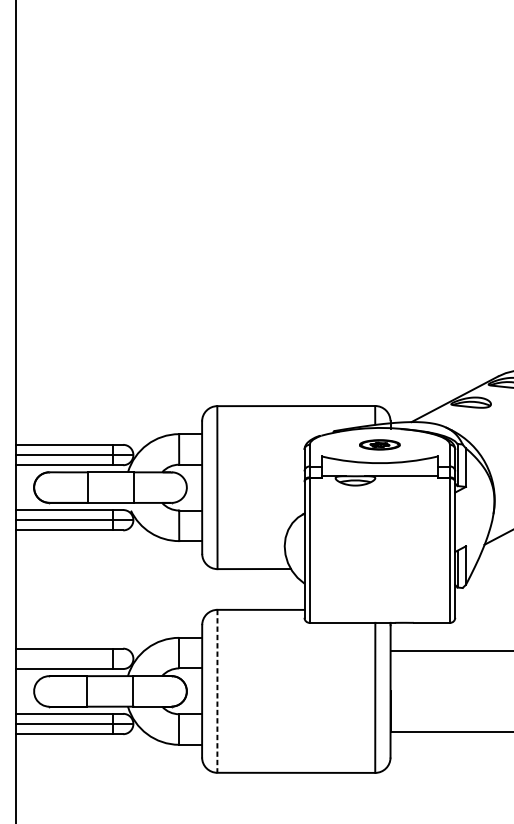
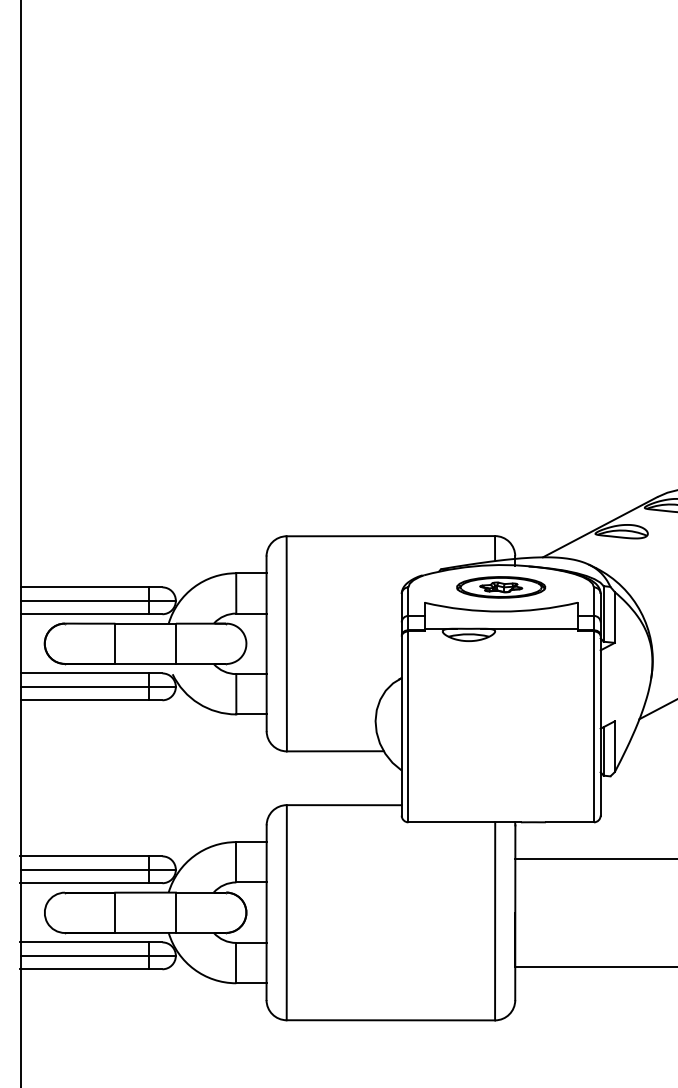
part: (380, 444) -> (501, 587), size x1.67
line: (74, 658) -> (98, 869), added
line: (217, 691) -> (286, 912), dashed -> solid

